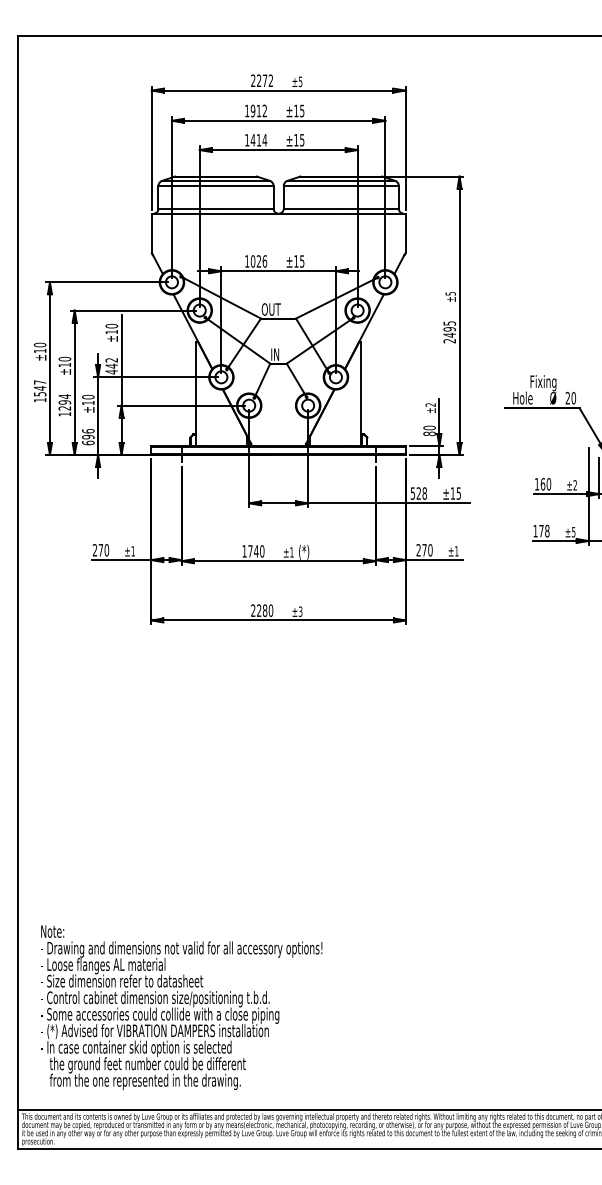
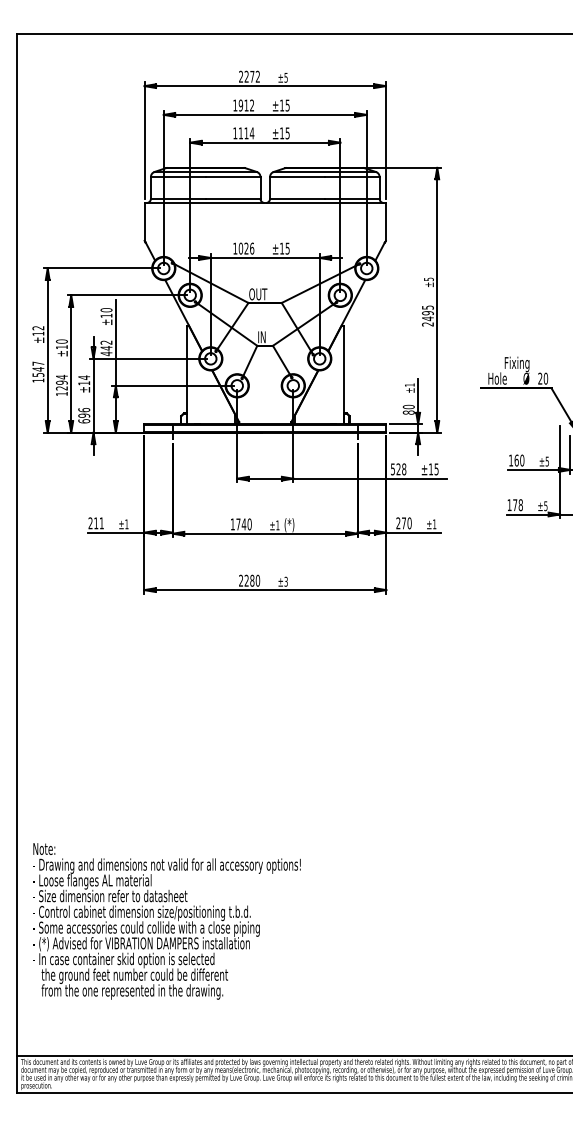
text: (252, 140) -> (240, 133), 1414 -> 1114
text: (40, 345) -> (38, 328), ±10 -> ±12
text: (88, 396) -> (84, 377), ±10 -> ±14
text: (430, 404) -> (409, 384), ±2 -> ±1
text: (574, 485) -> (546, 461), ±2 -> ±5
text: (103, 550) -> (98, 523), 270 -> 211
text: (181, 1007) -> (166, 921), moved

